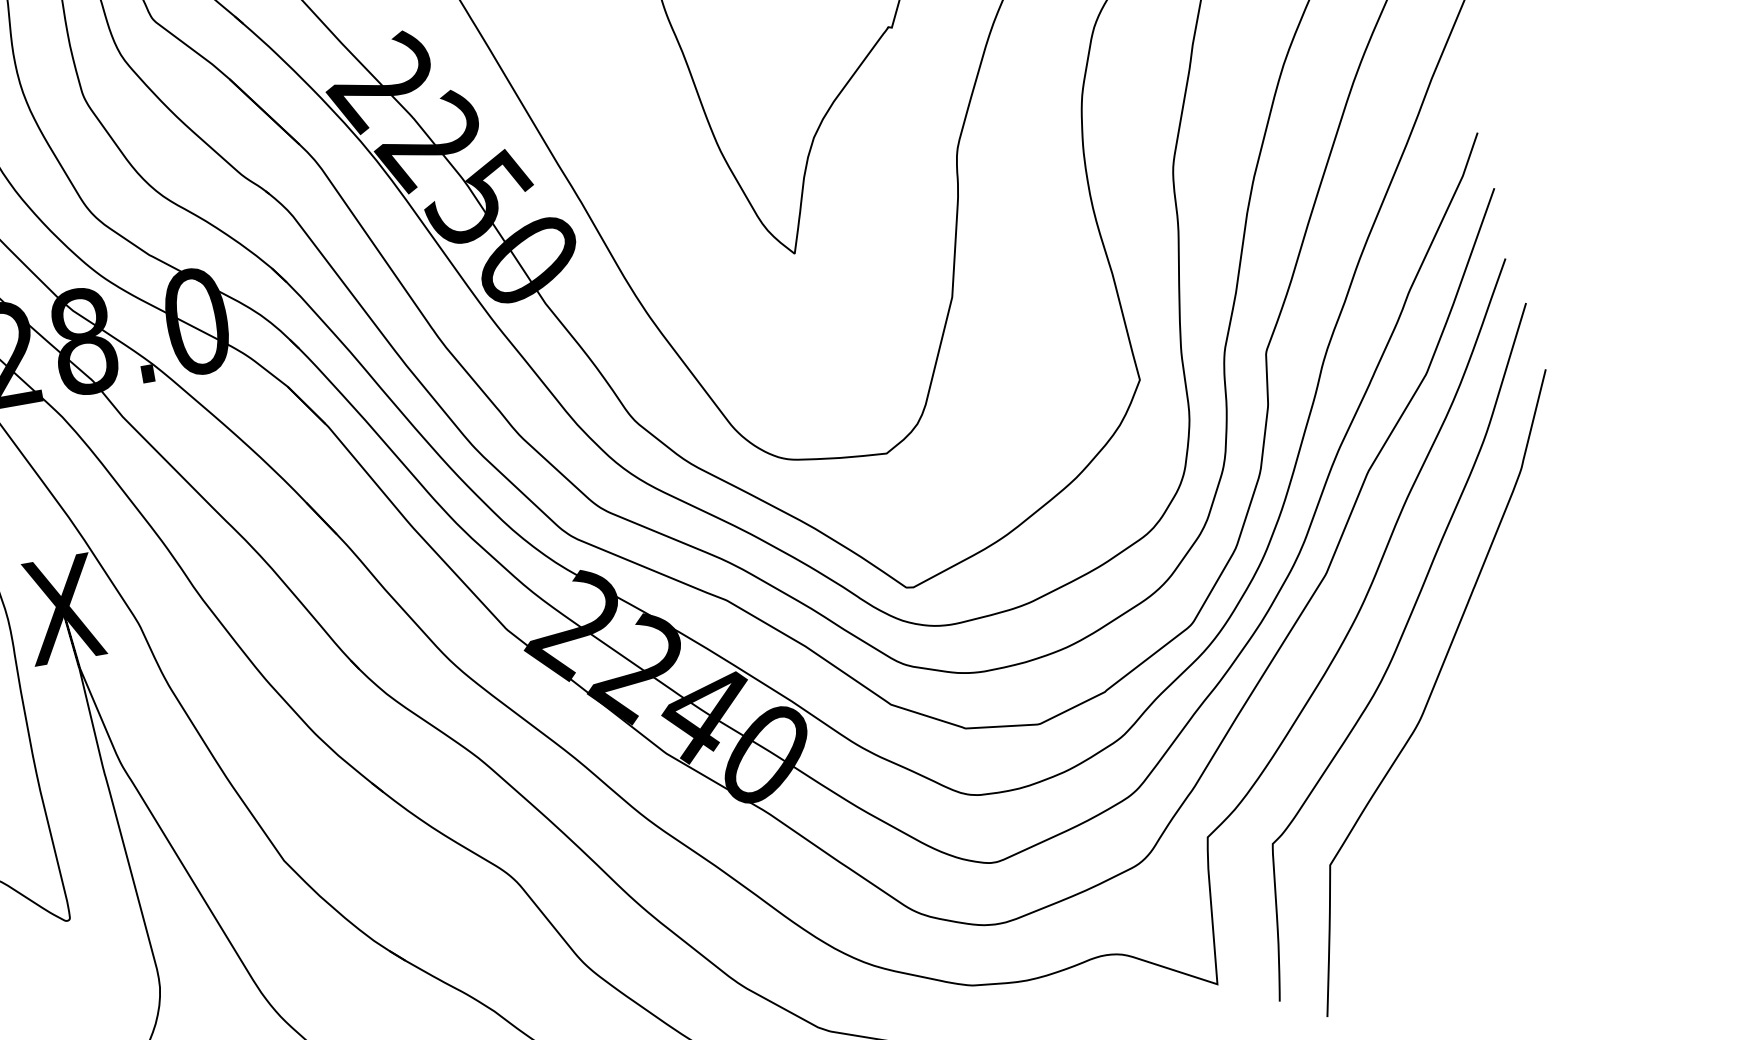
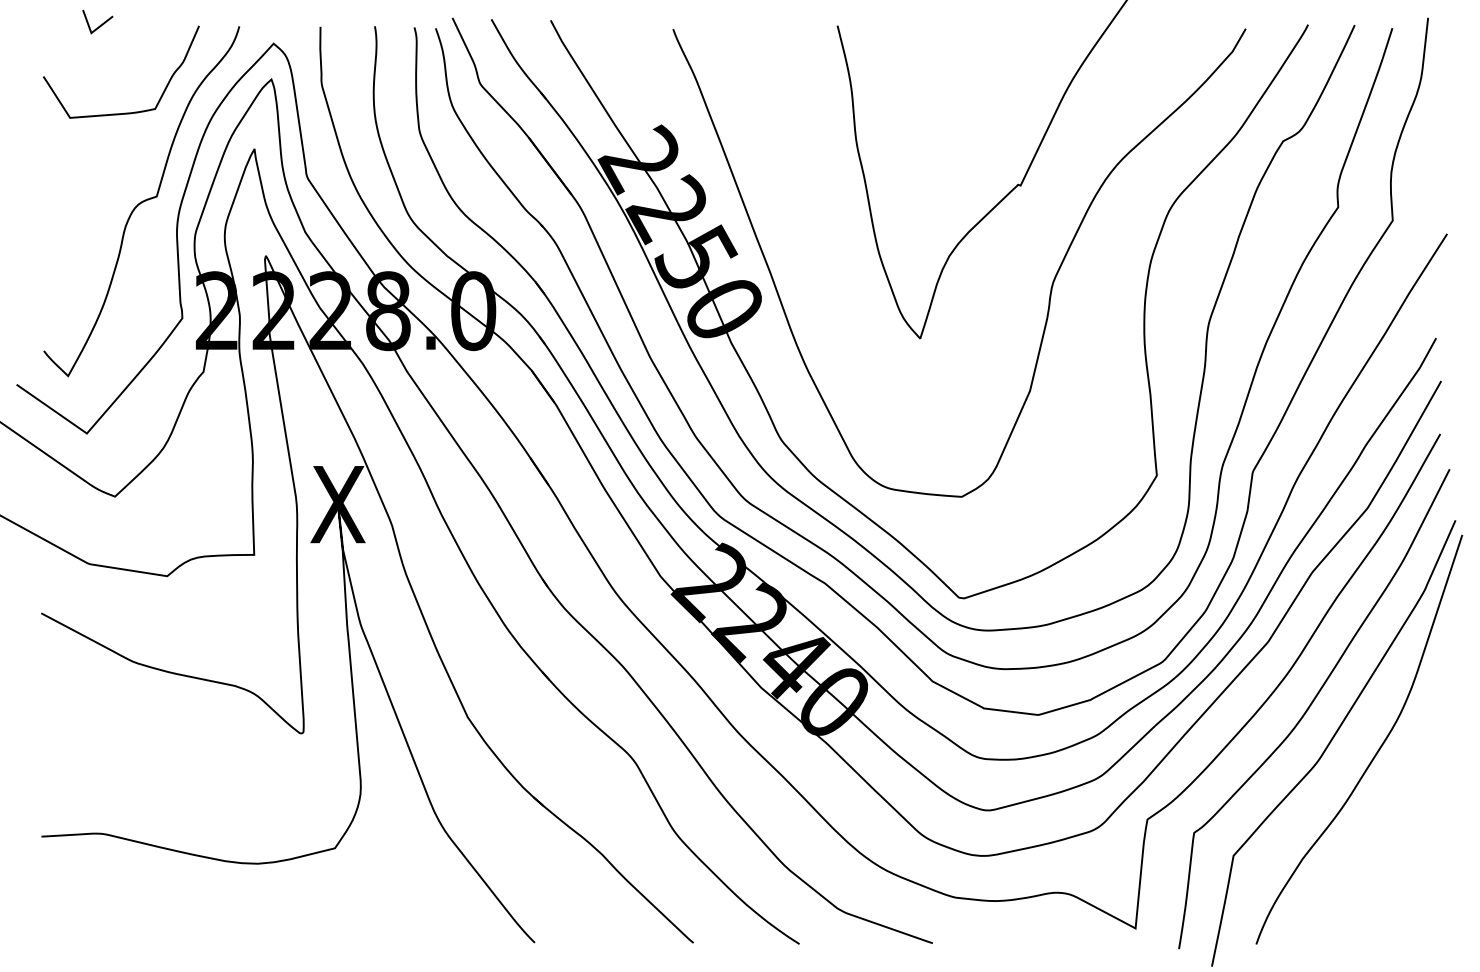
curve: (1497, 689) -> (1378, 748), added

